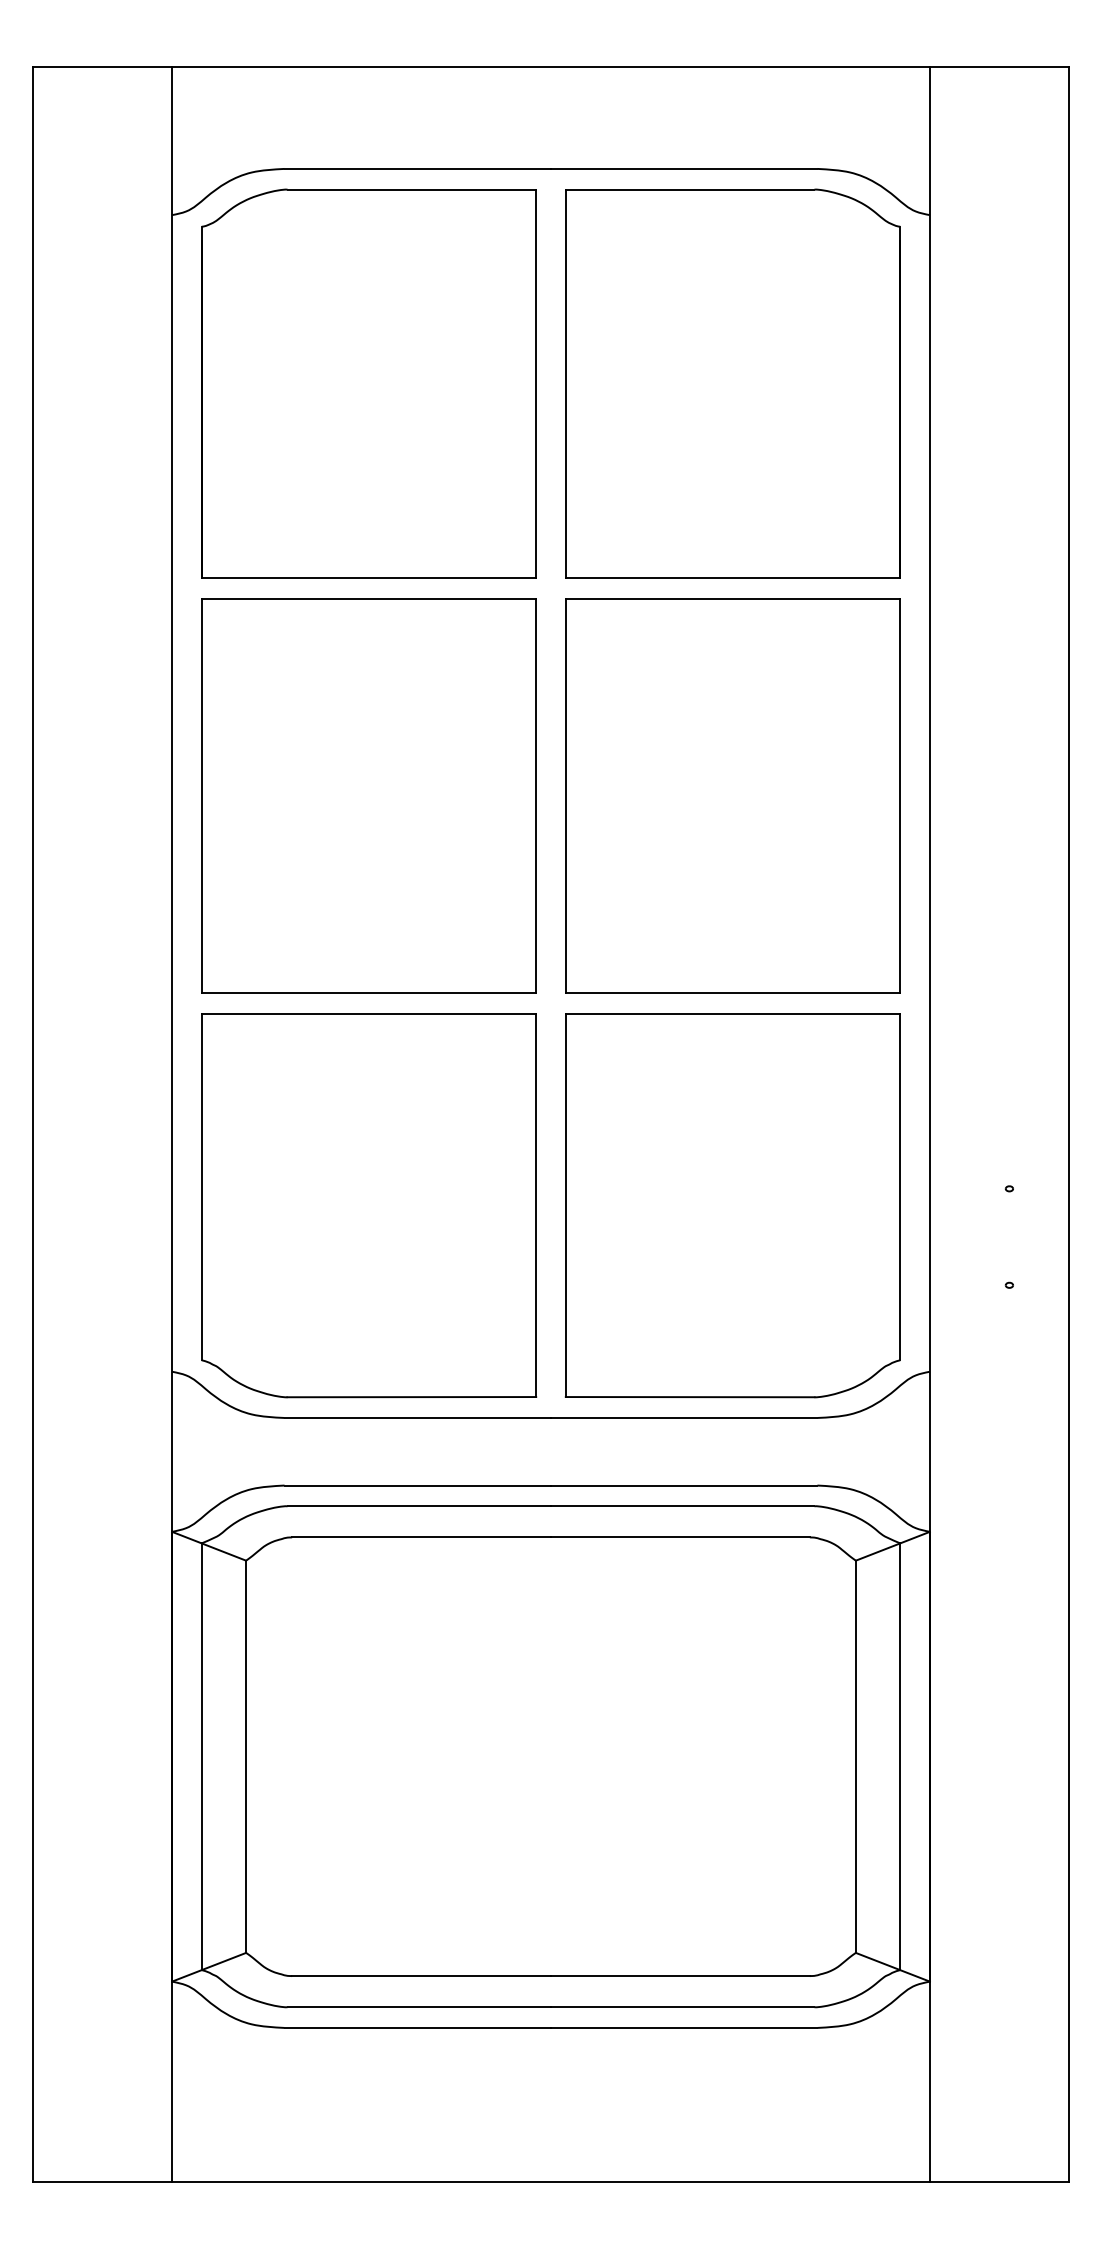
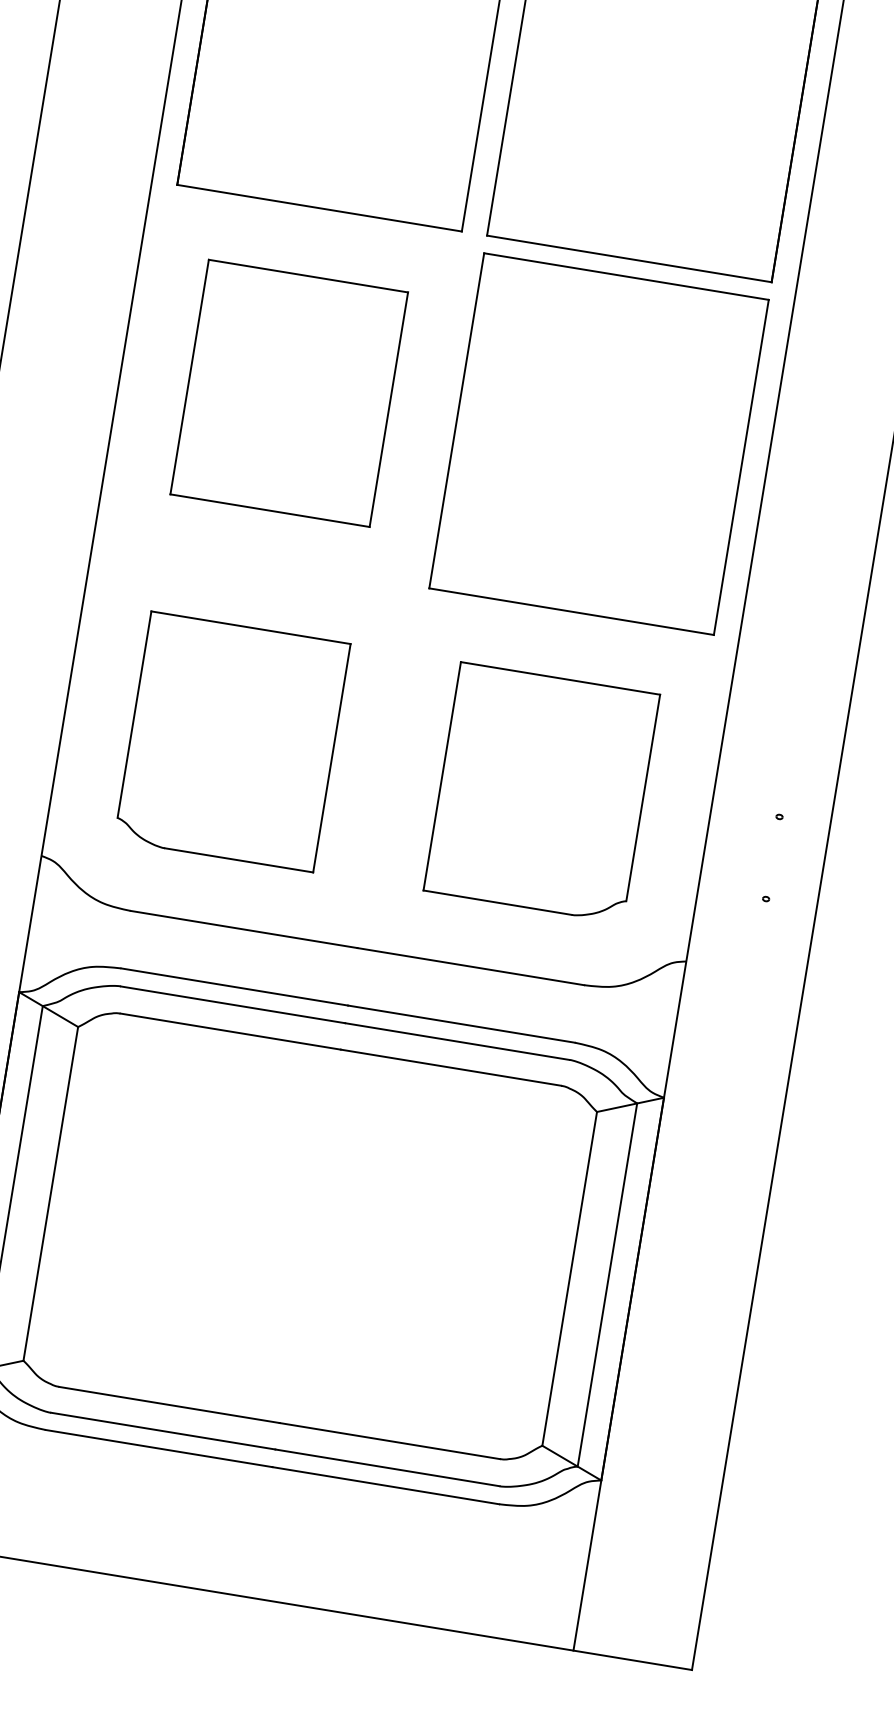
part: (368, 795) -> (288, 392), size x0.7
part: (369, 1205) -> (232, 741), size x0.7
part: (732, 1205) -> (541, 792), size x0.7

